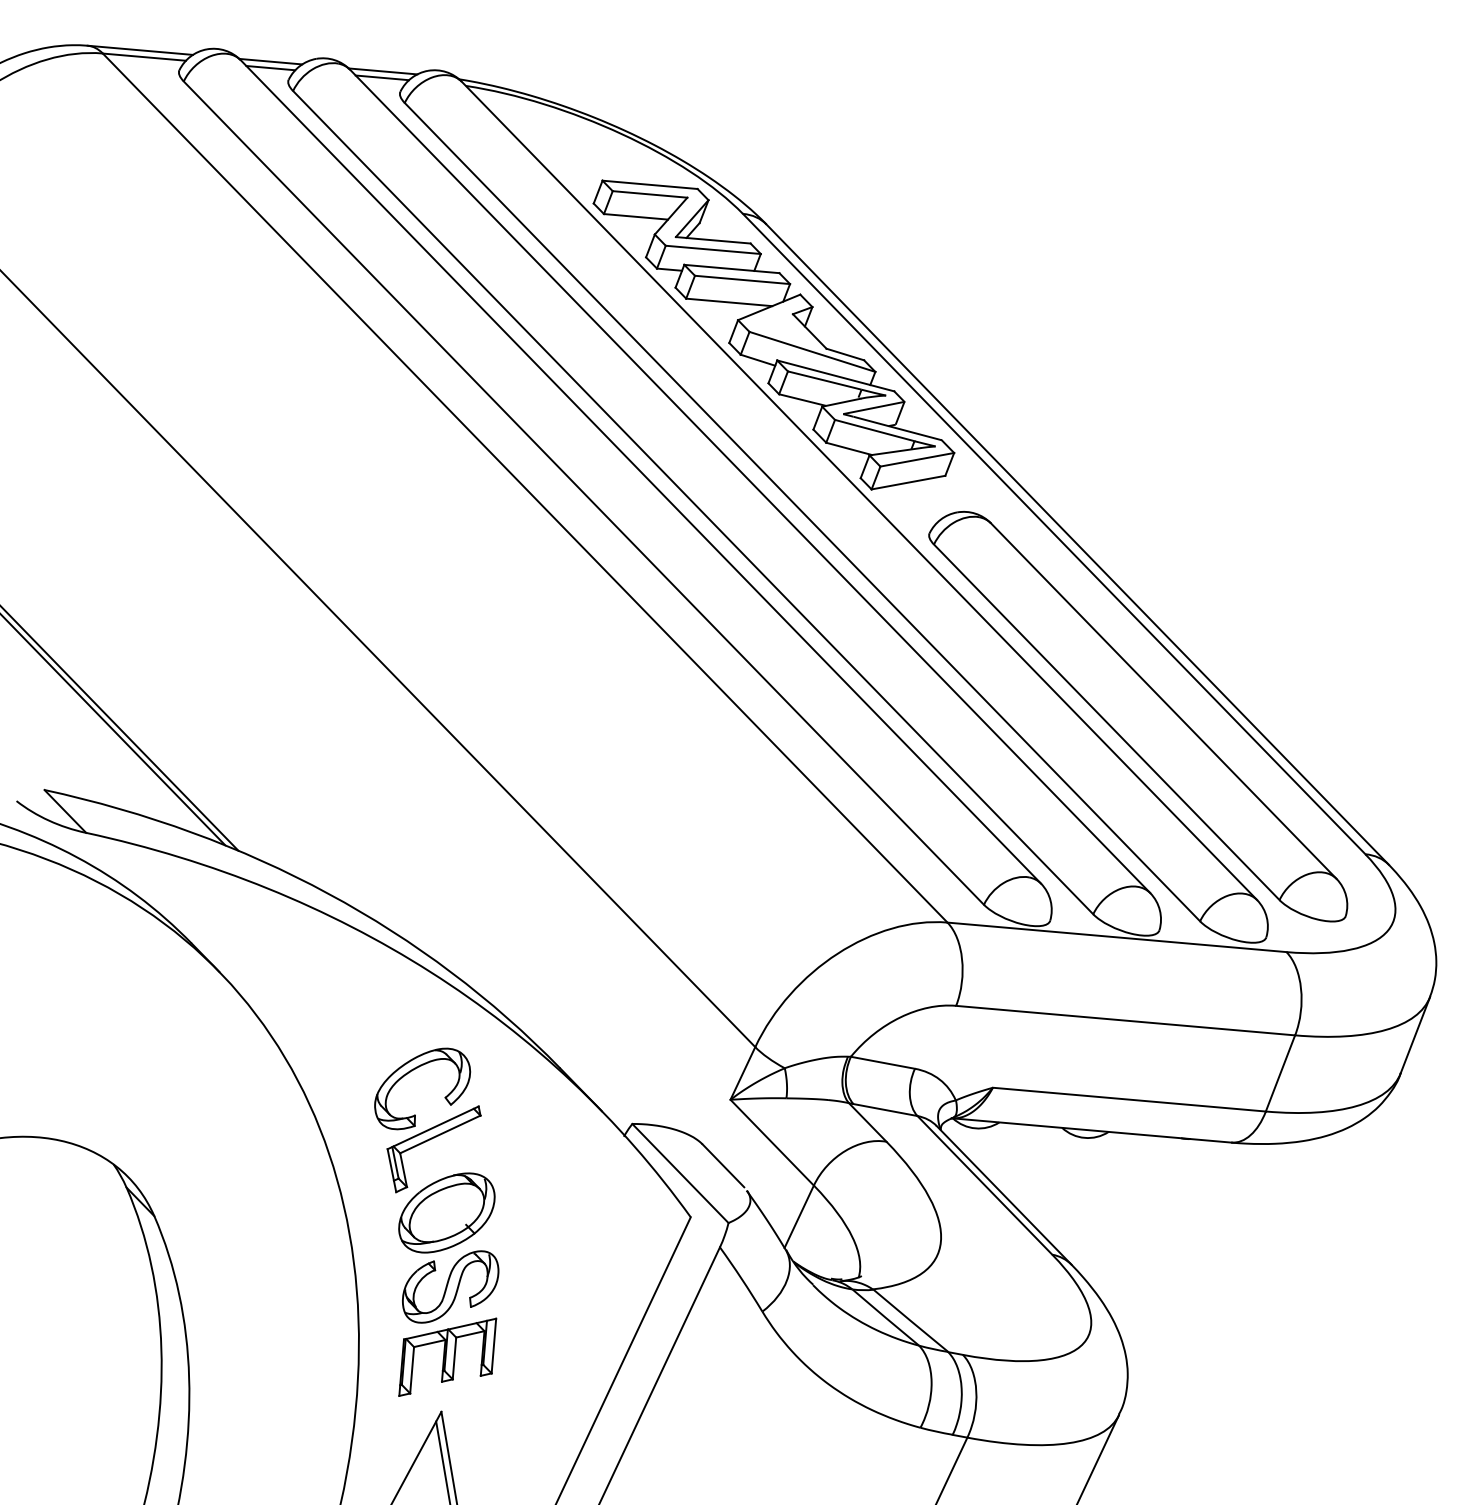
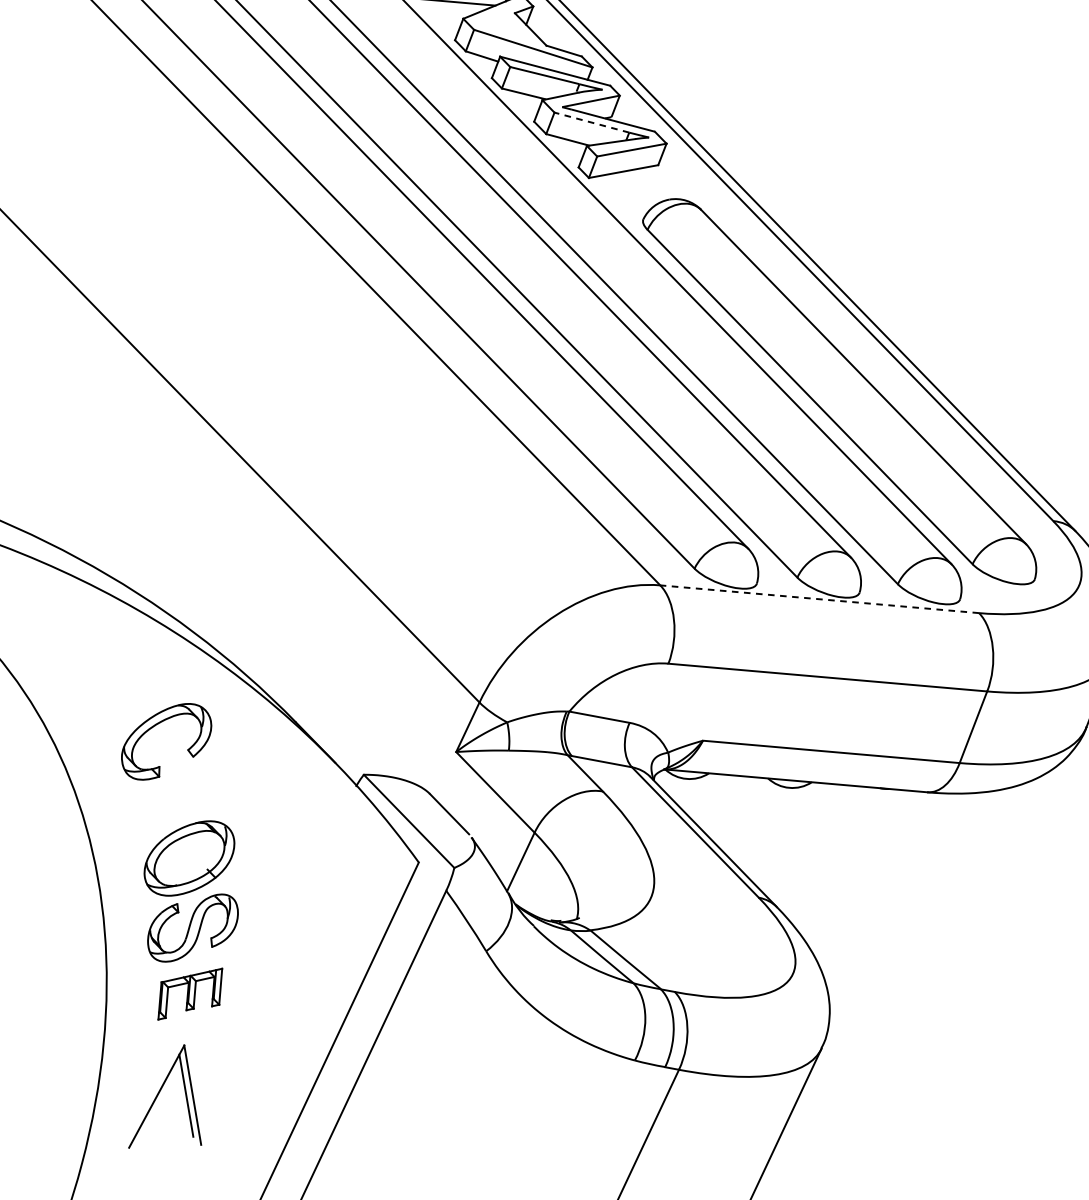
line: (874, 430) -> (591, 122), solid -> dashed
line: (1116, 937) -> (819, 599), solid -> dashed
part: (430, 1140) -> (174, 790), removed
part: (447, 1356) -> (190, 993), size x0.7

